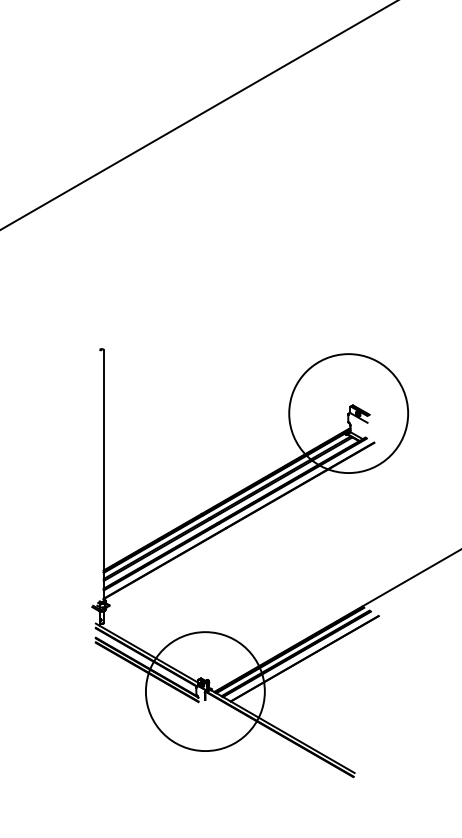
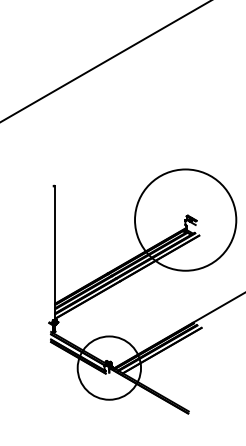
circle: (348, 412) -> (185, 219), size x1.6

